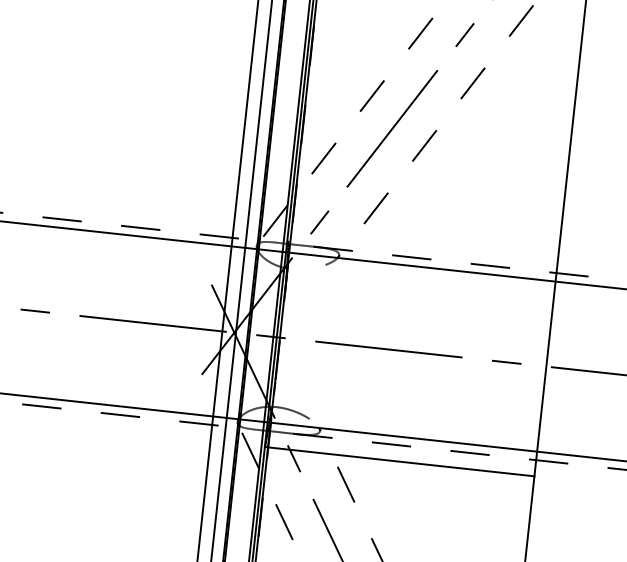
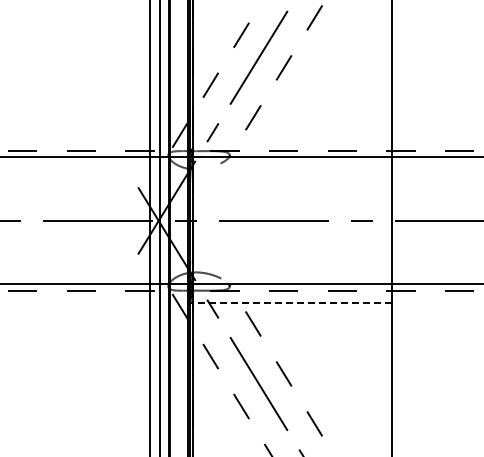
line: (400, 461) -> (291, 302), solid -> dashed

